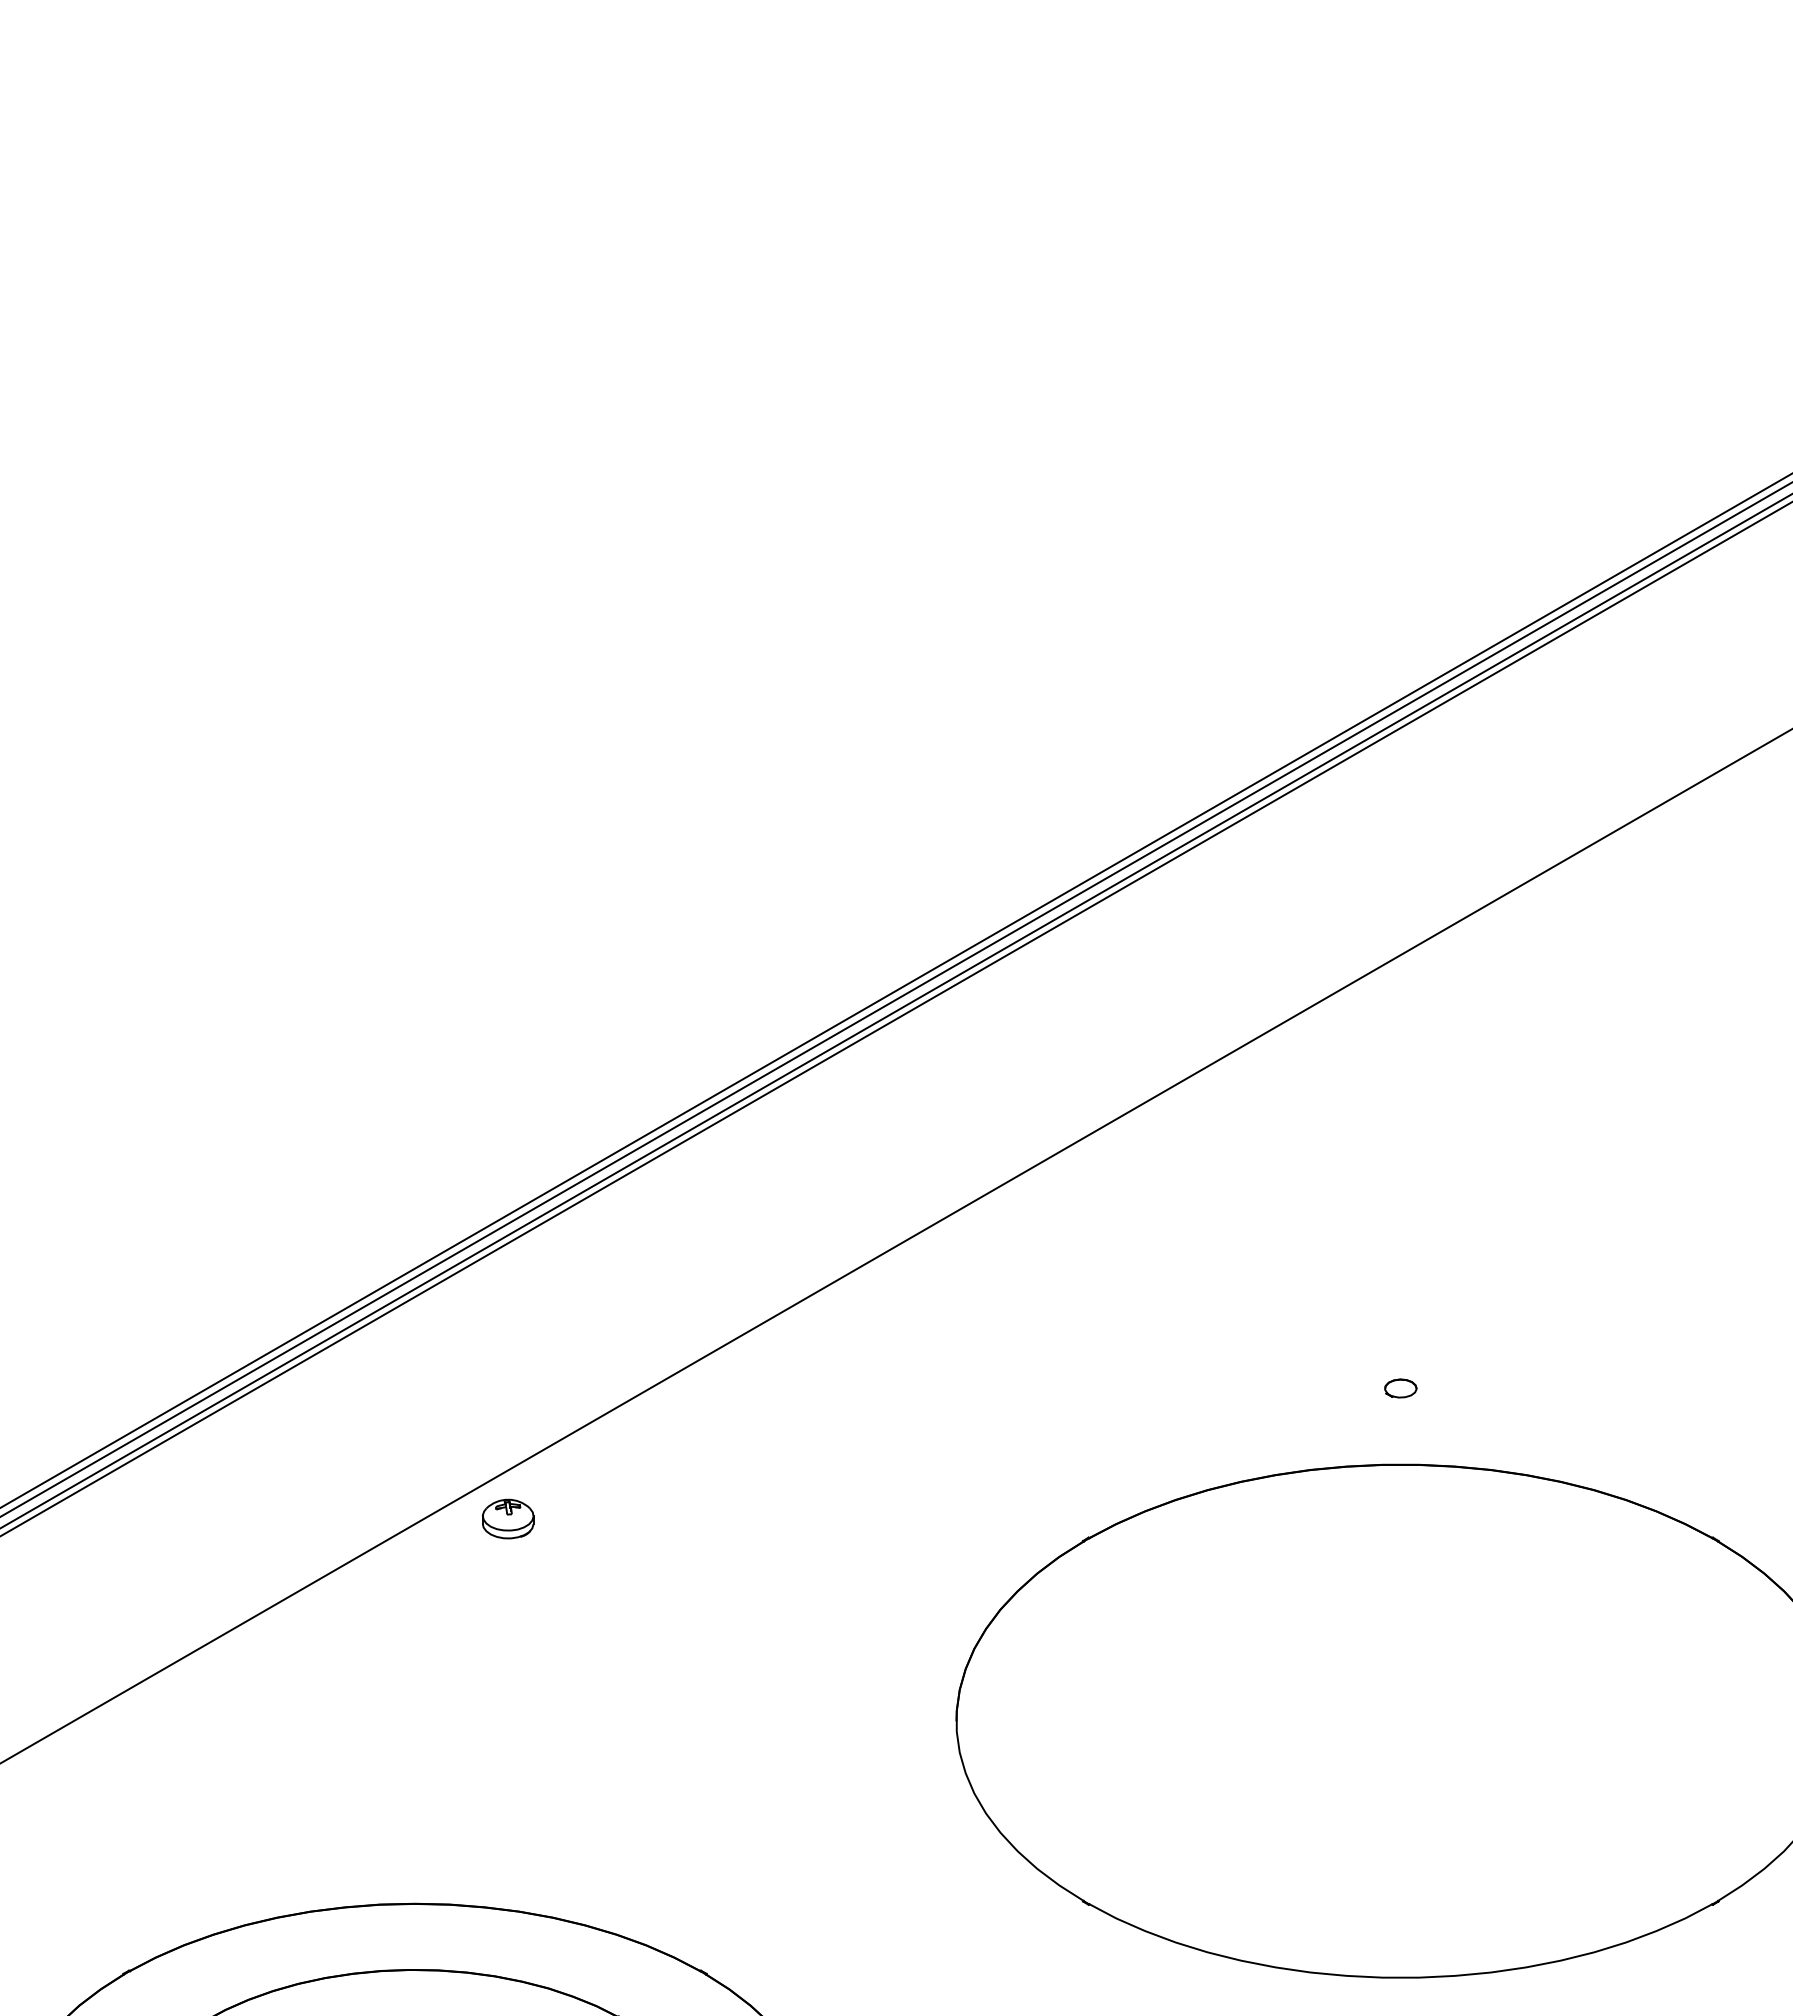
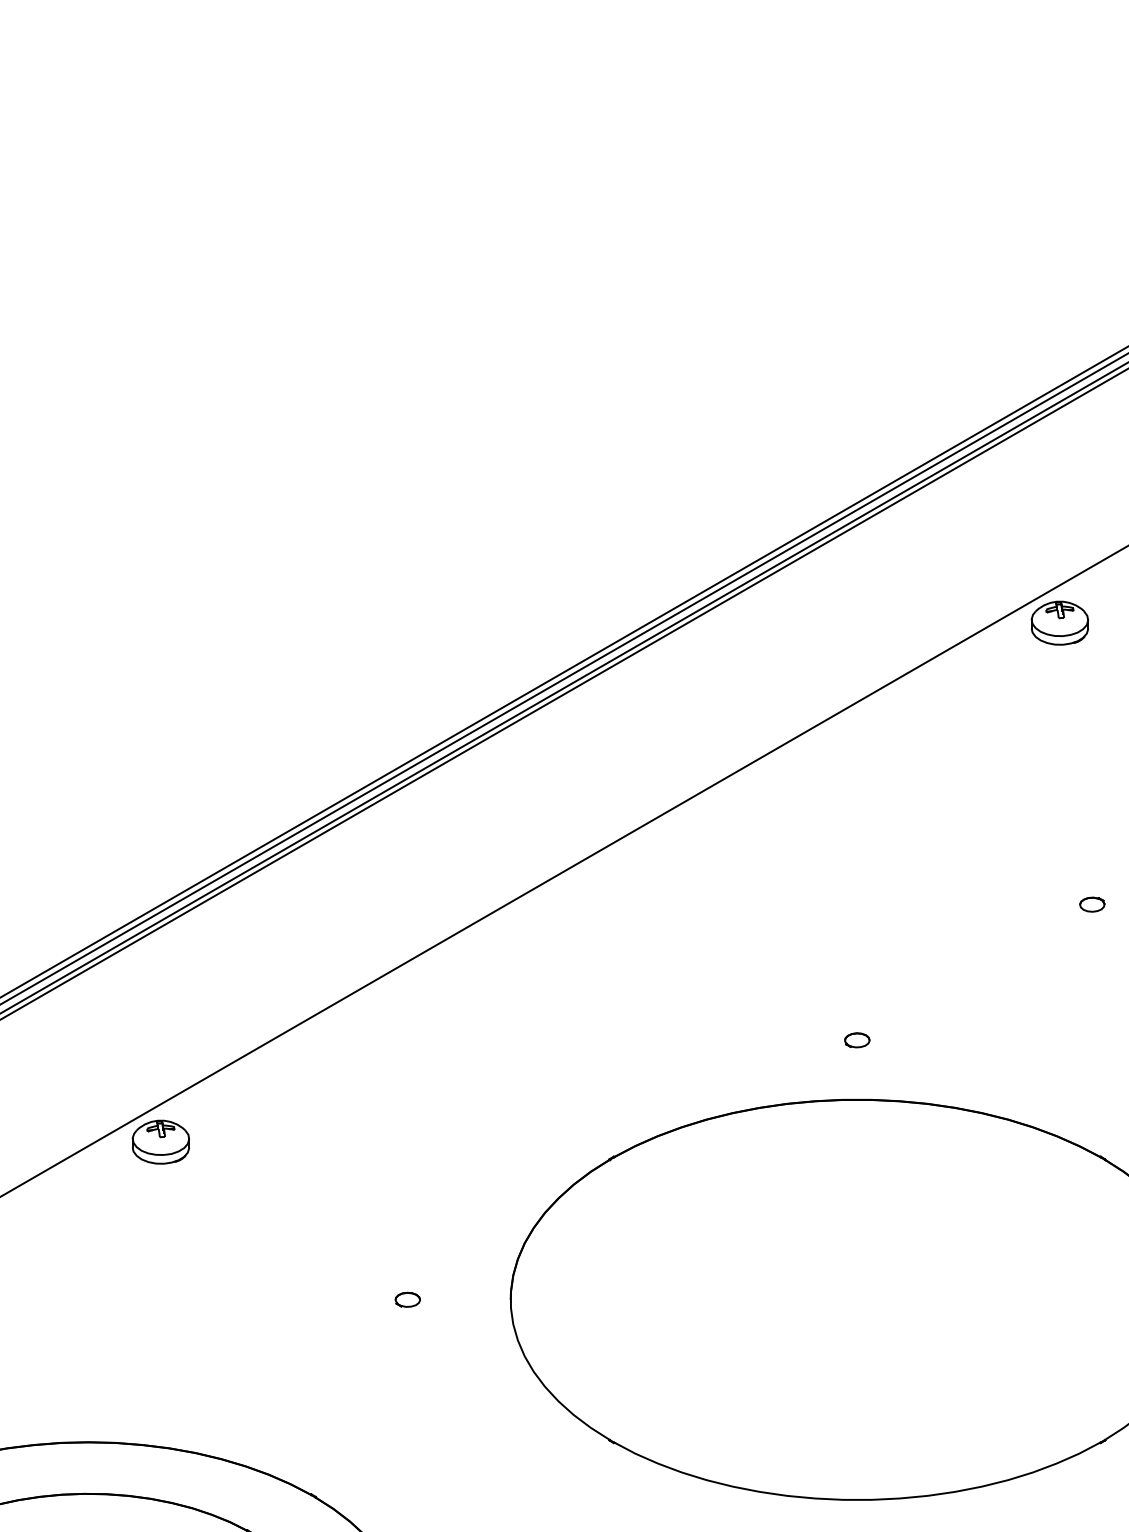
part: (1660, 853) -> (1059, 623), added
part: (1701, 1214) -> (1091, 904), added
part: (508, 1518) -> (161, 1141), size x1.43
part: (824, 1721) -> (407, 1300), added

